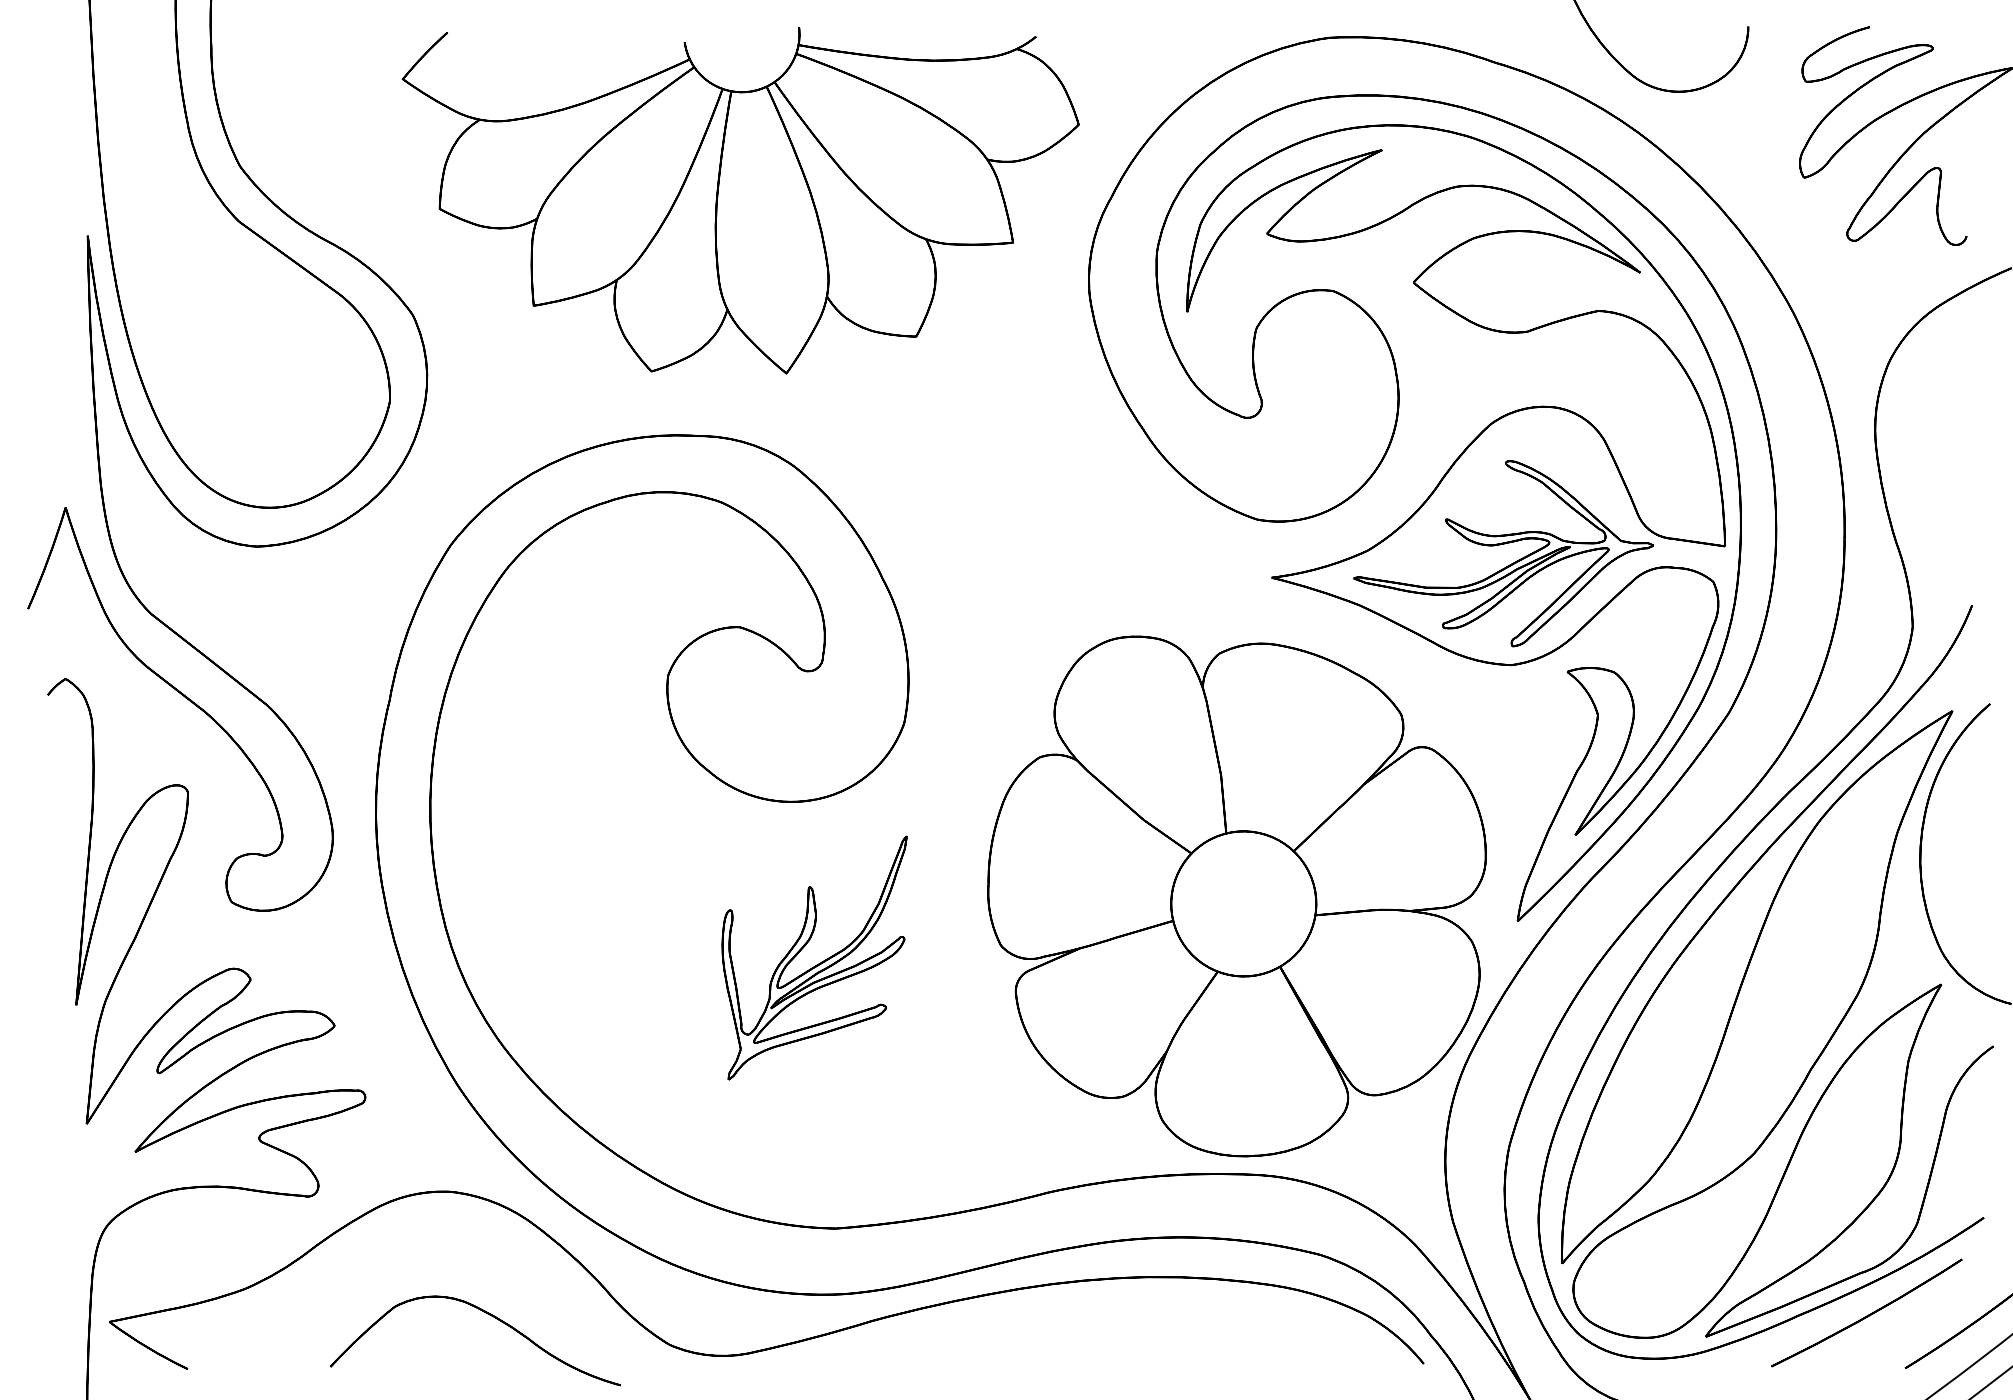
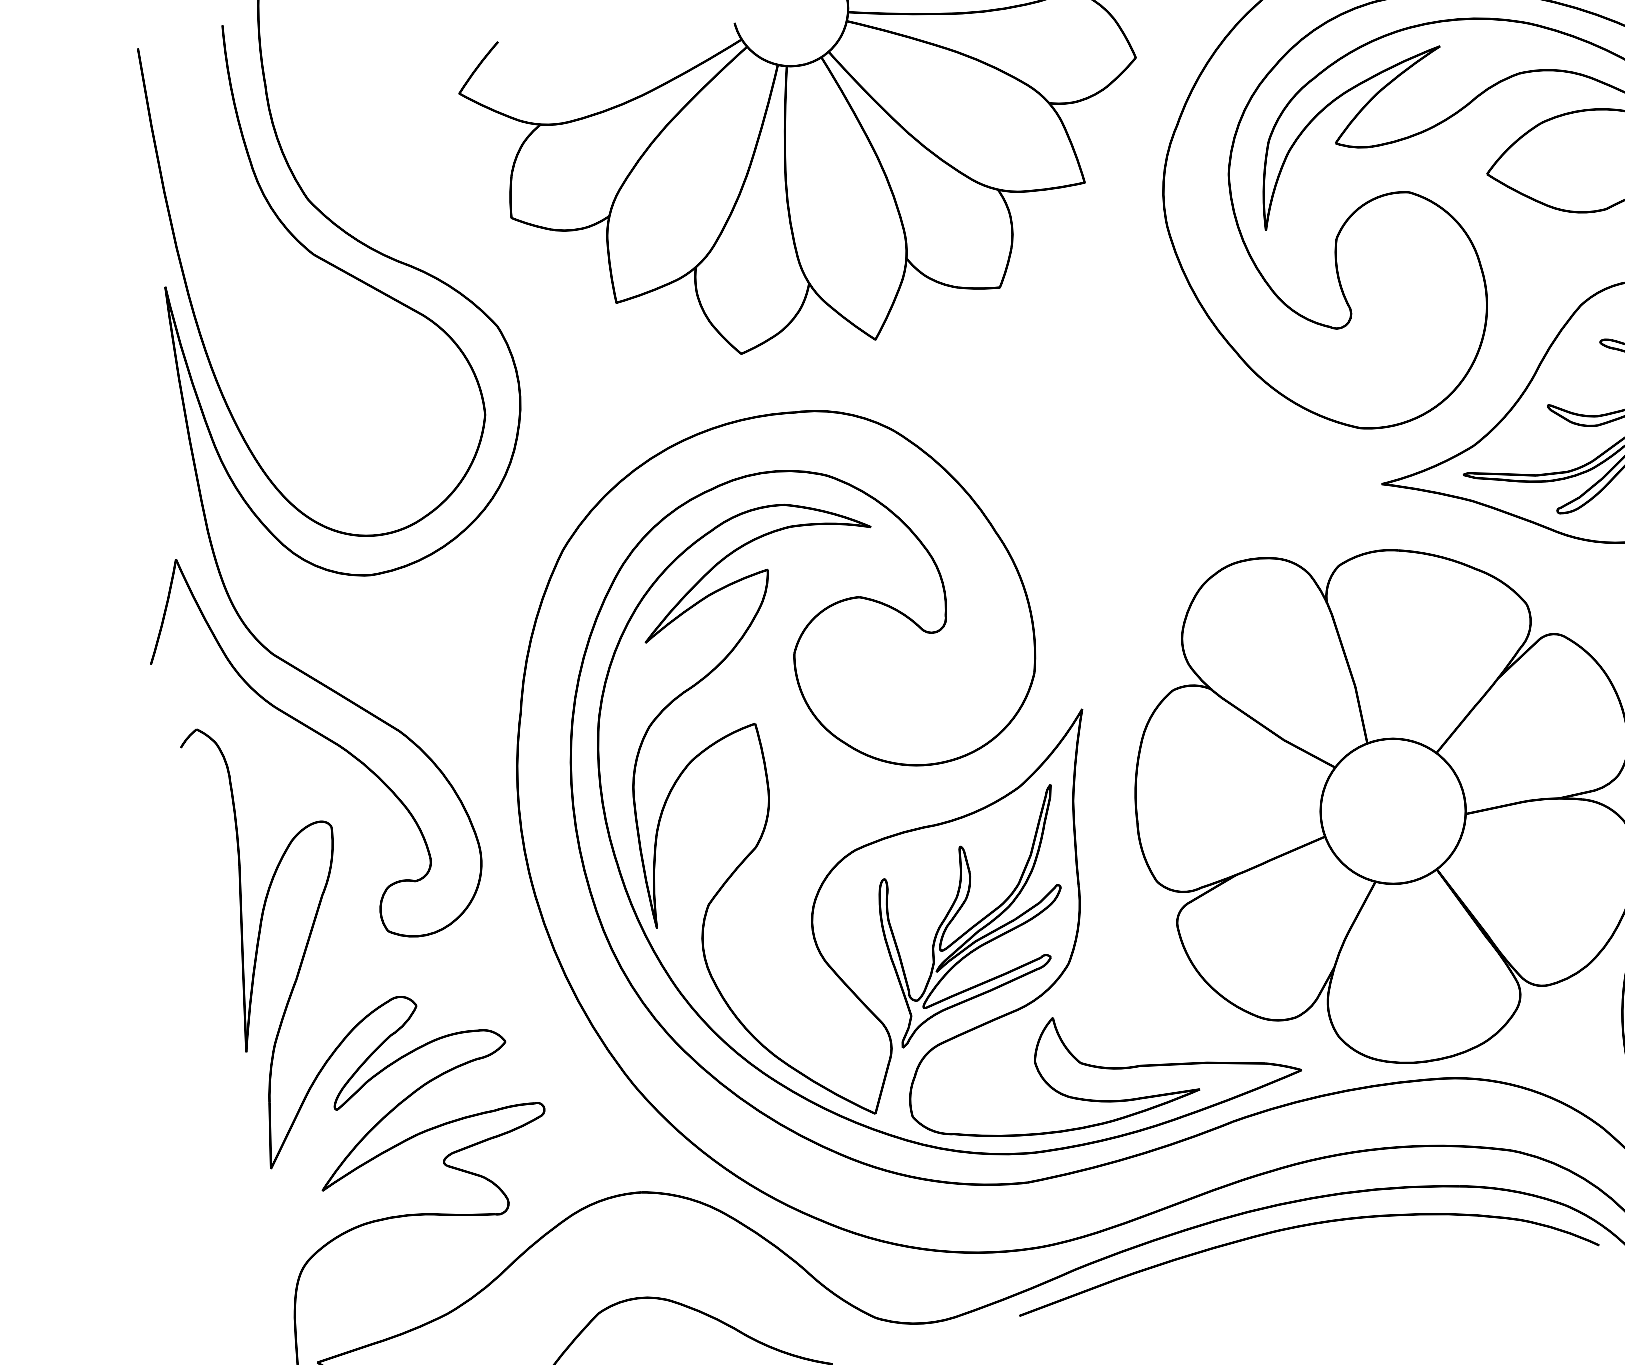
part: (790, 862) -> (938, 824), added
part: (1104, 1305) -> (1303, 1226), added

